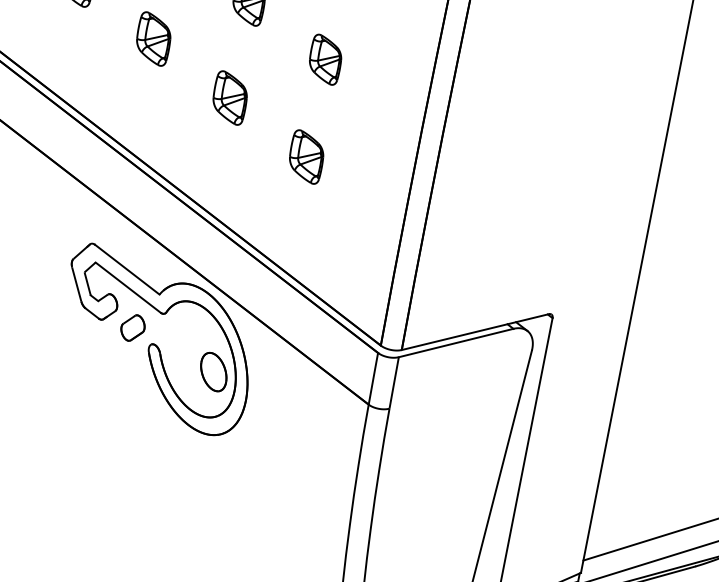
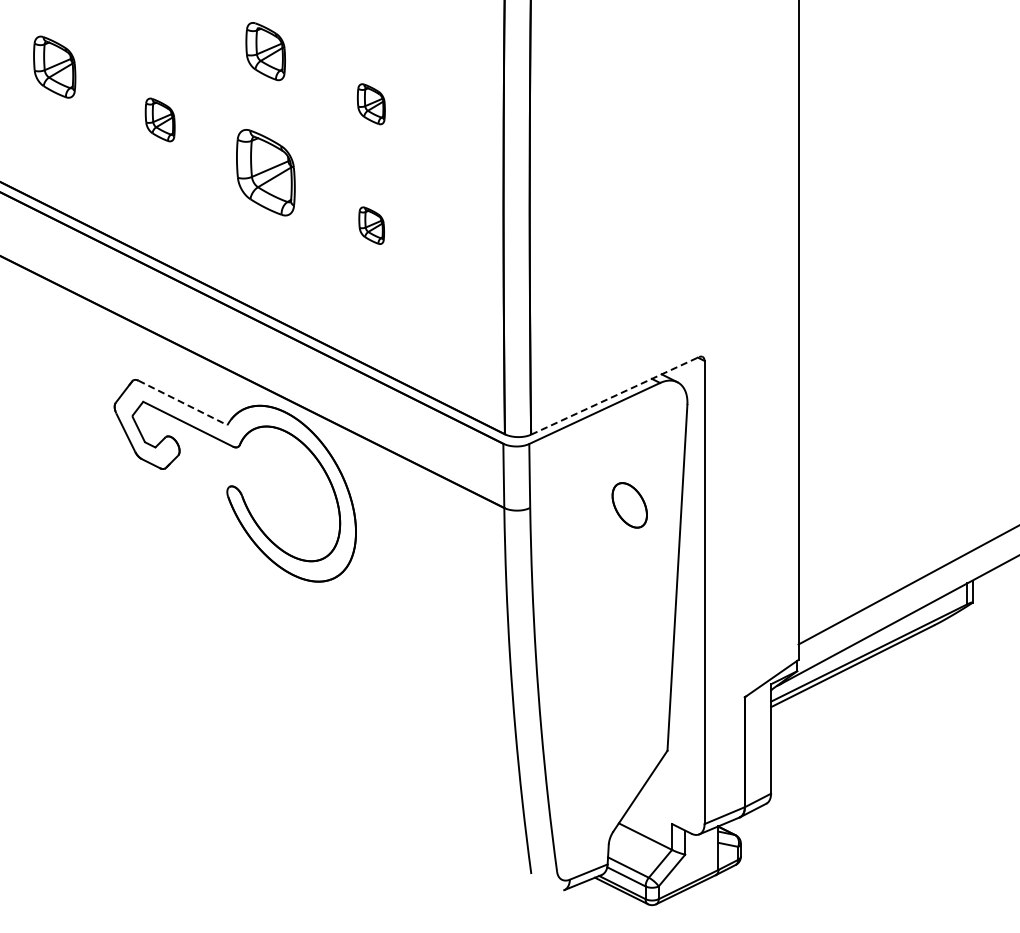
part: (153, 38) -> (159, 119), size x0.7
part: (325, 59) -> (371, 103), size x0.7
part: (229, 97) -> (265, 172), size x1.4
part: (306, 157) -> (371, 225), size x0.6
line: (127, 269) -> (182, 402), solid -> dashed
part: (133, 327) -> (203, 471), removed
line: (475, 331) -> (615, 395), solid -> dashed
part: (213, 372) -> (629, 505), moved

